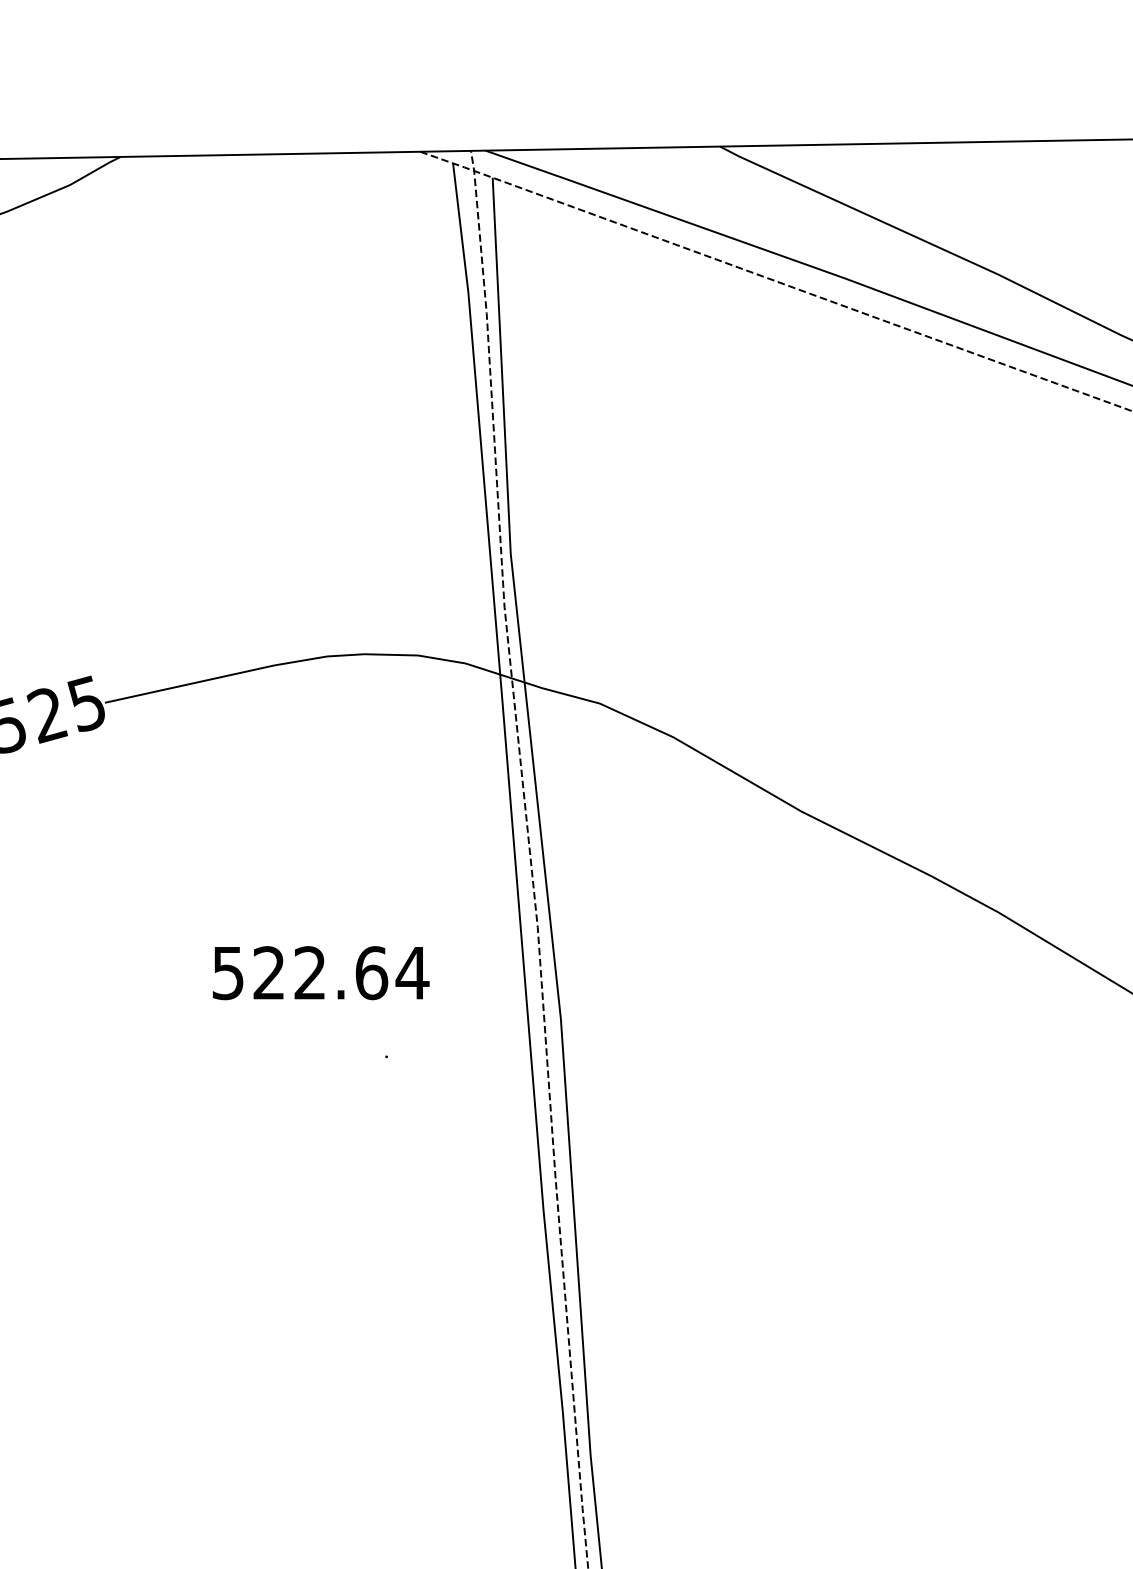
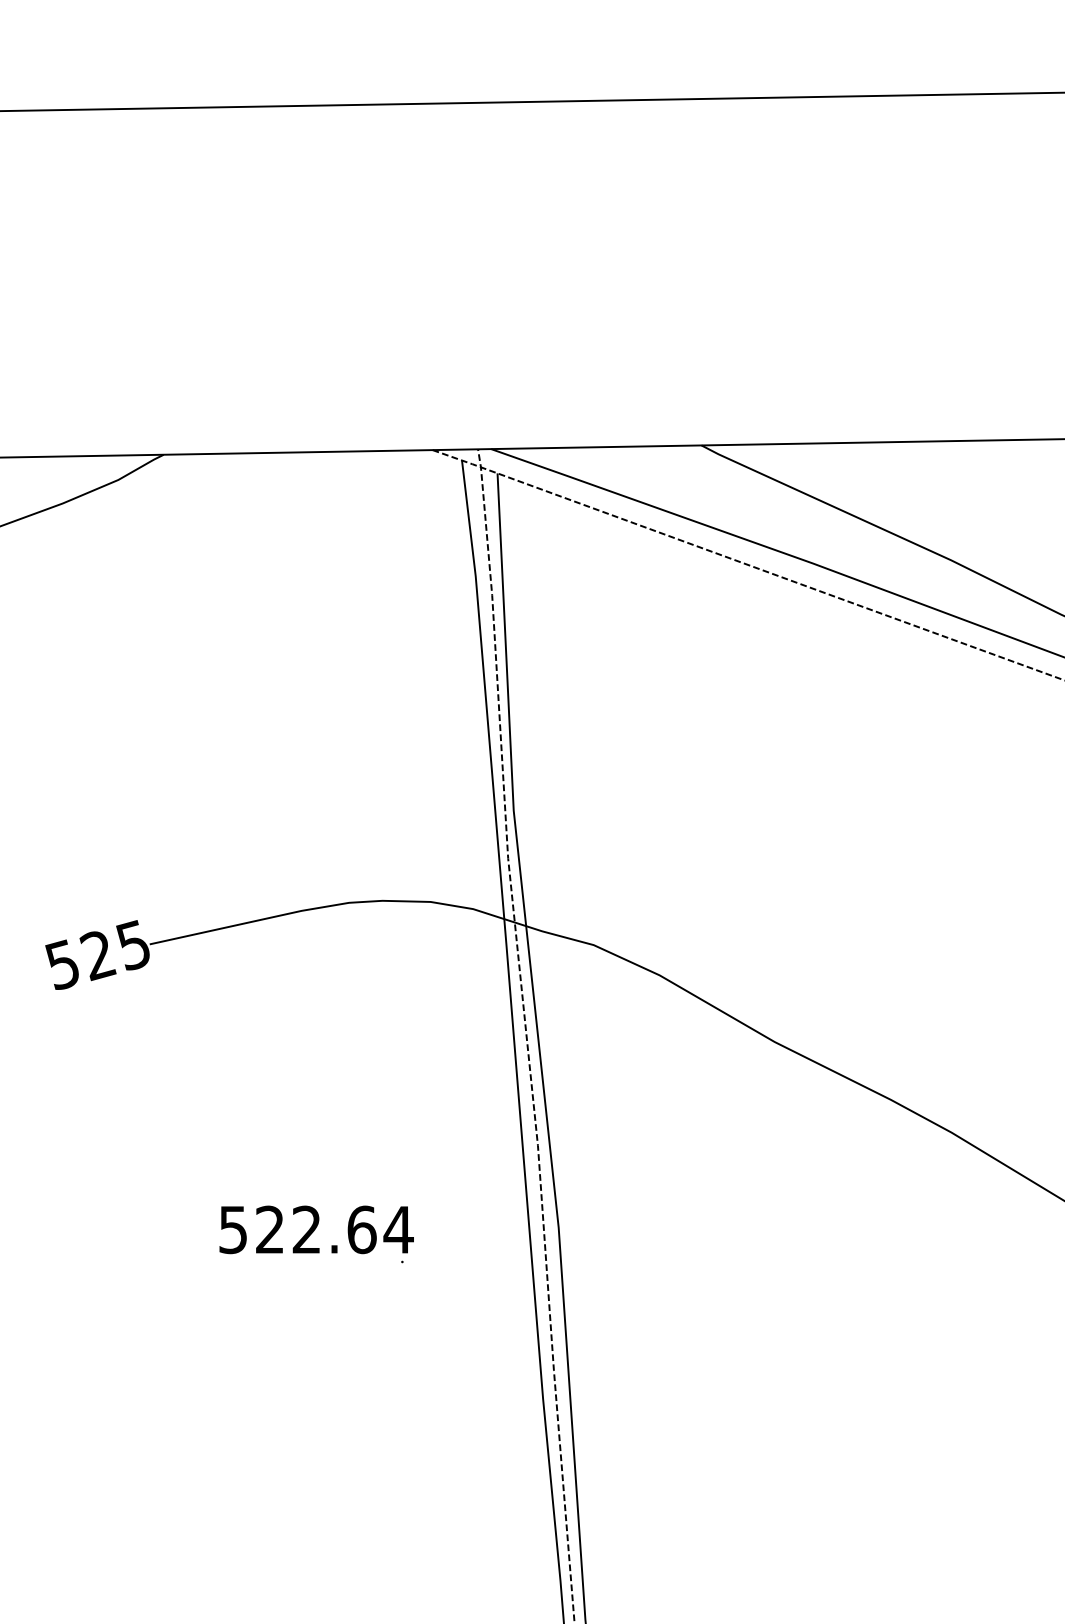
text: (320, 972) -> (316, 1229), moved

